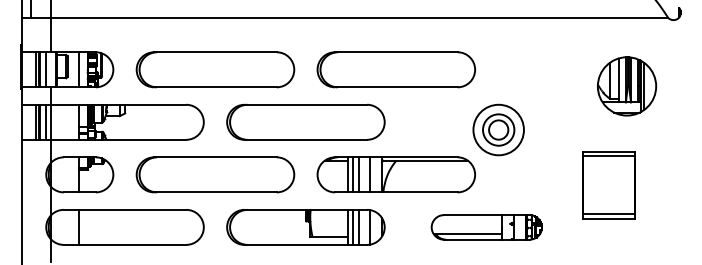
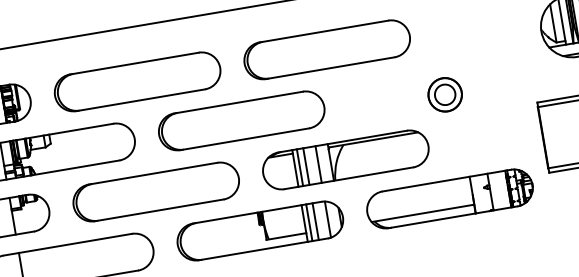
circle: (498, 129) -> (444, 94), size x0.62
part: (486, 227) -> (449, 199), size x1.43

